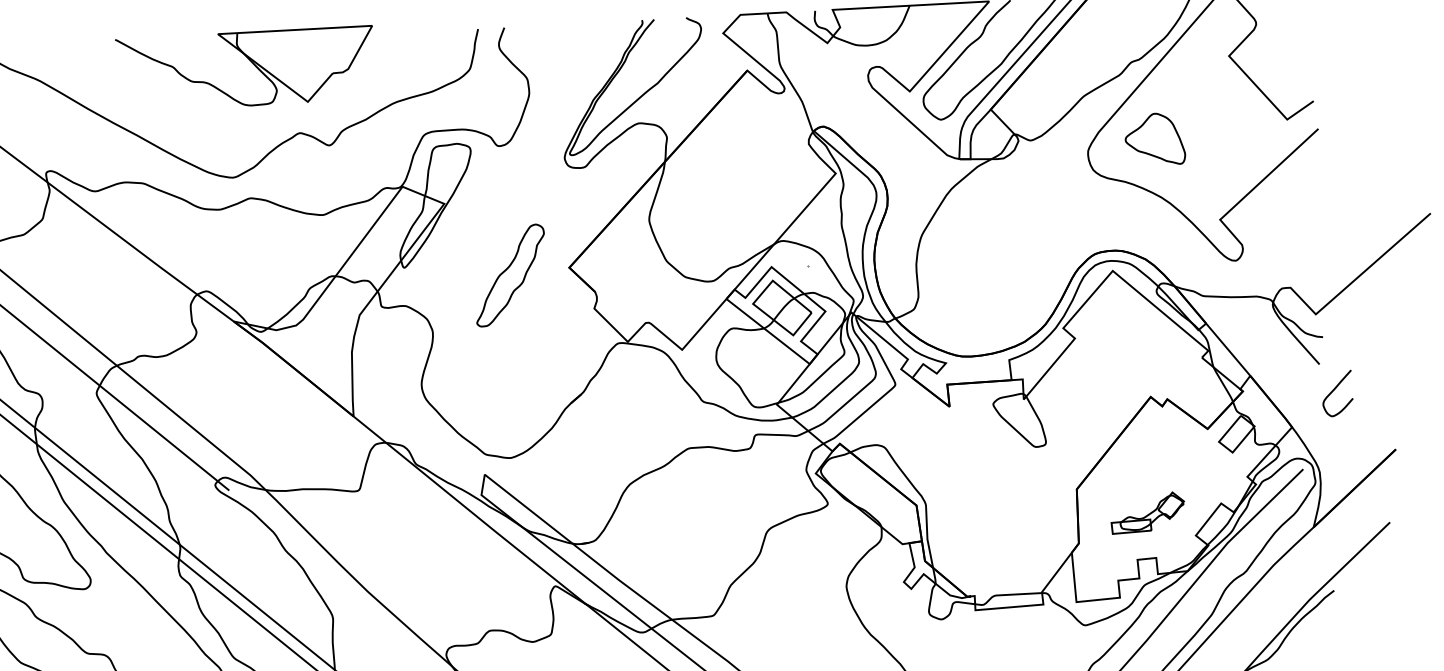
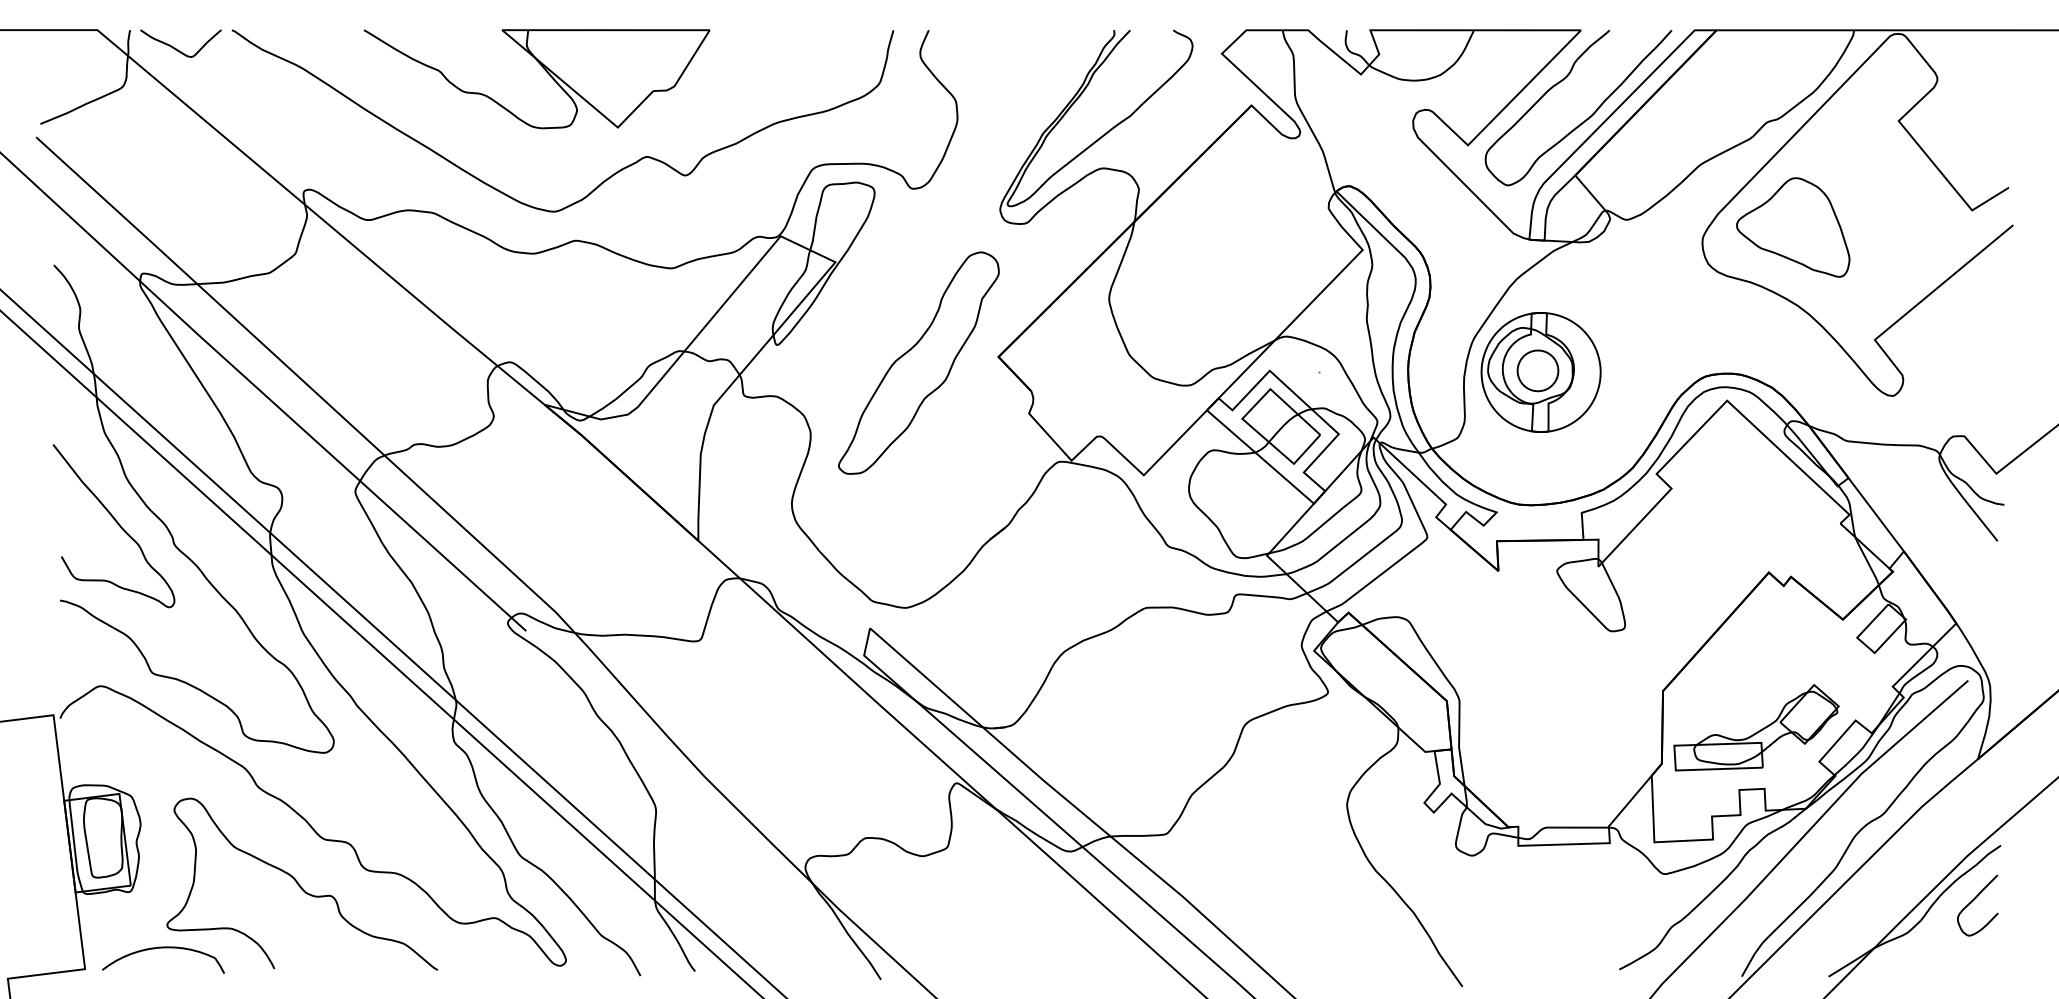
part: (251, 62) -> (544, 70), moved
part: (1155, 139) -> (1793, 227), size x1.43
part: (972, 257) -> (1540, 372), added
part: (510, 275) -> (918, 362), size x1.67
curve: (1334, 390) -> (1973, 901), moved
part: (1147, 512) -> (1756, 727), size x1.67

